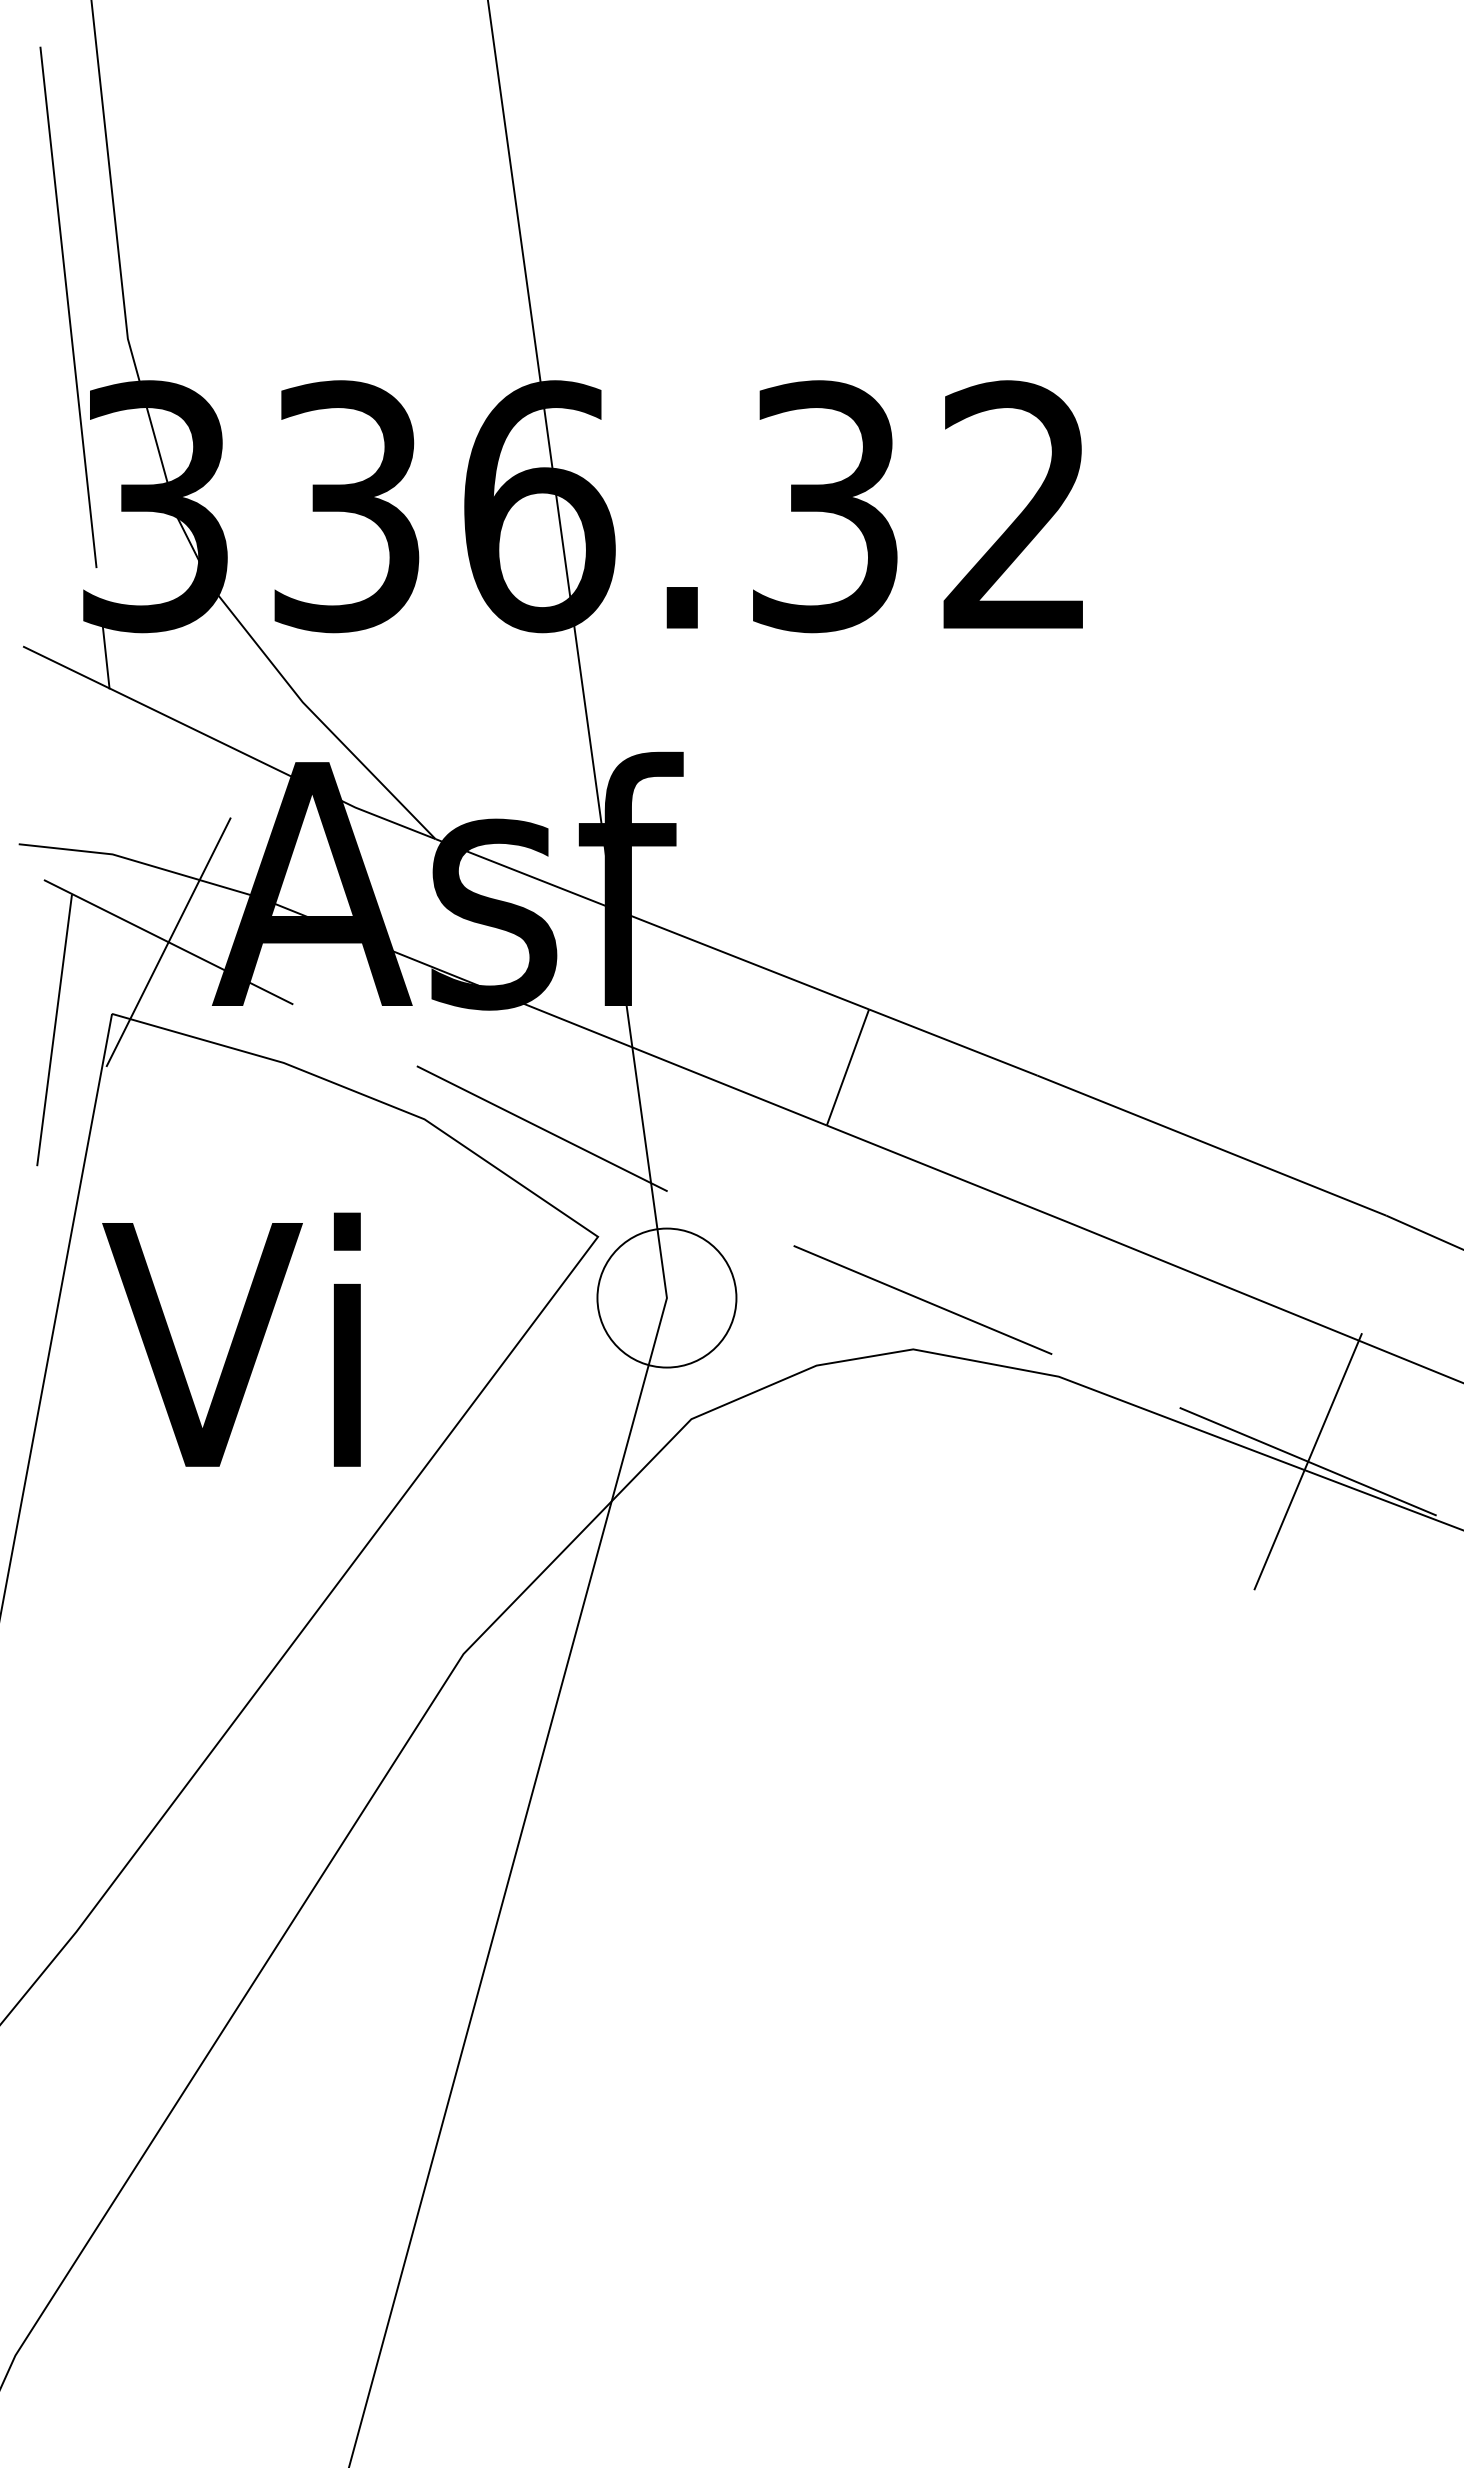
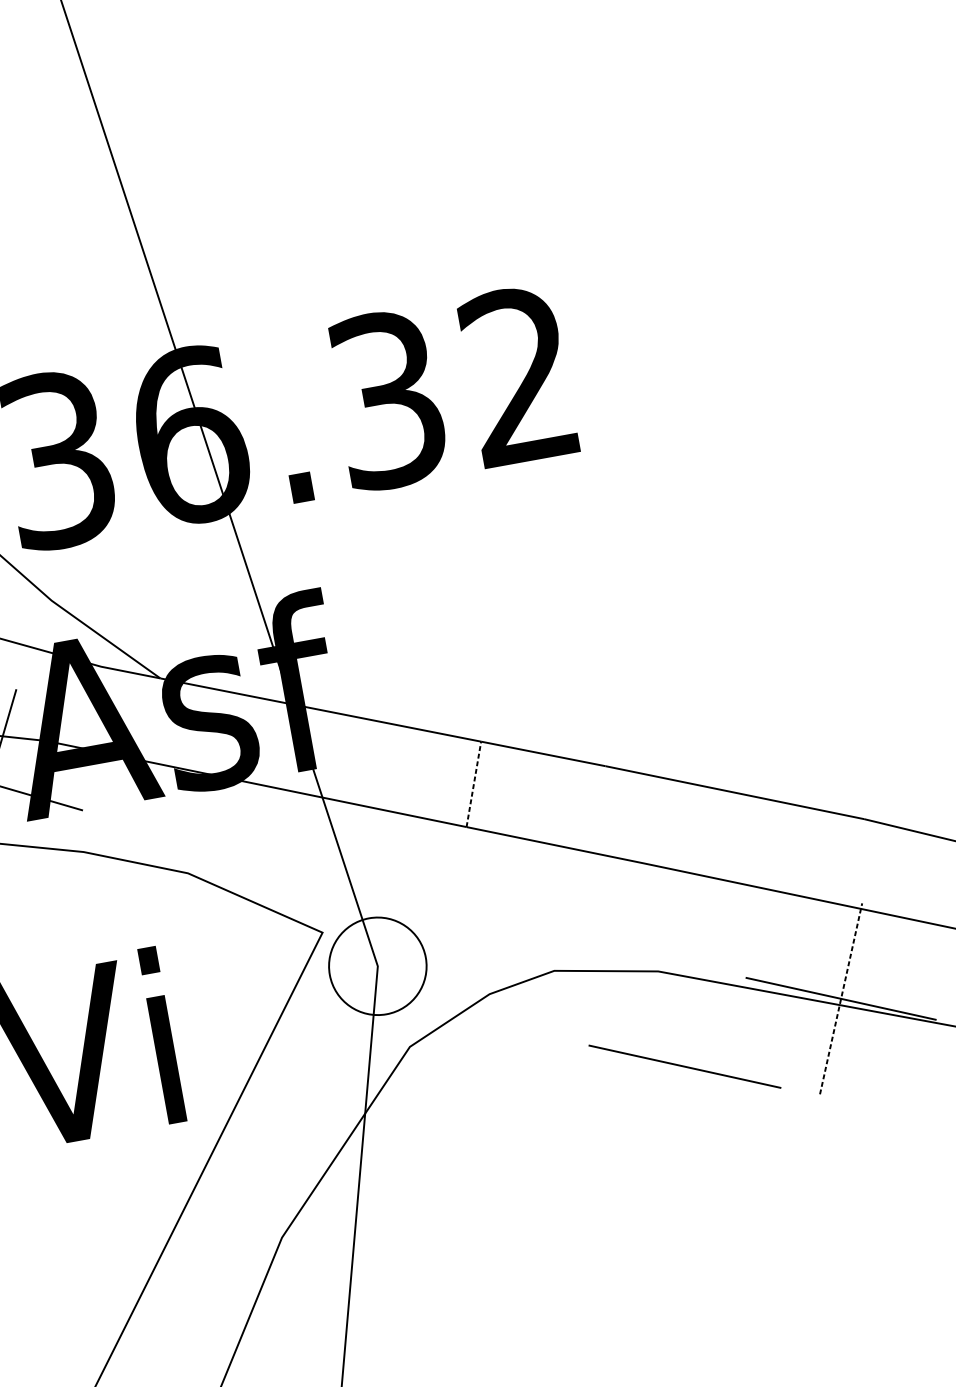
line: (847, 1067) -> (473, 784), solid -> dashed
line: (541, 1128) -> (269, 864), removed
line: (922, 1299) -> (684, 1066), moved
line: (1308, 1461) -> (841, 998), solid -> dashed

